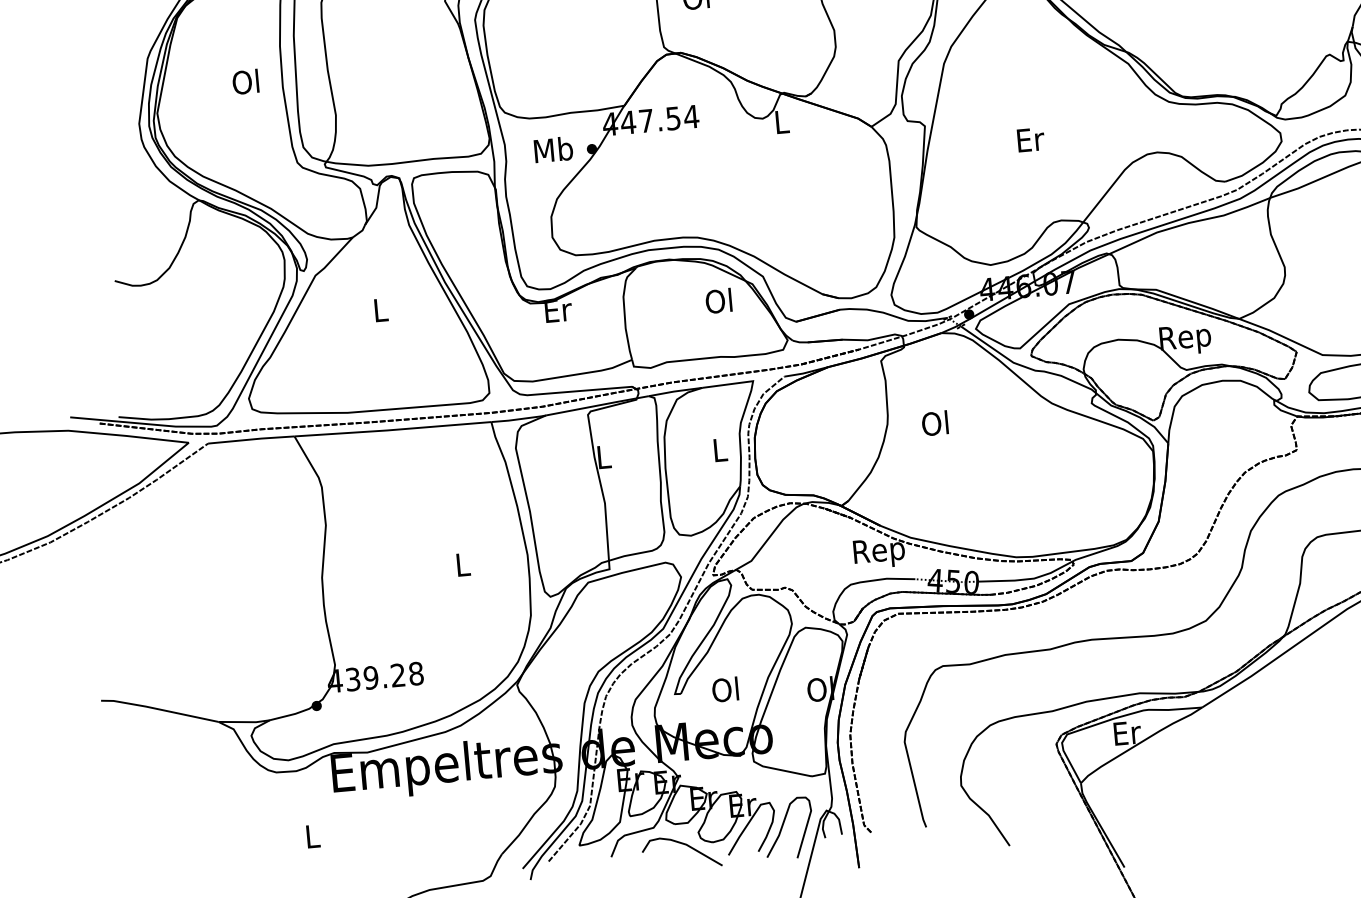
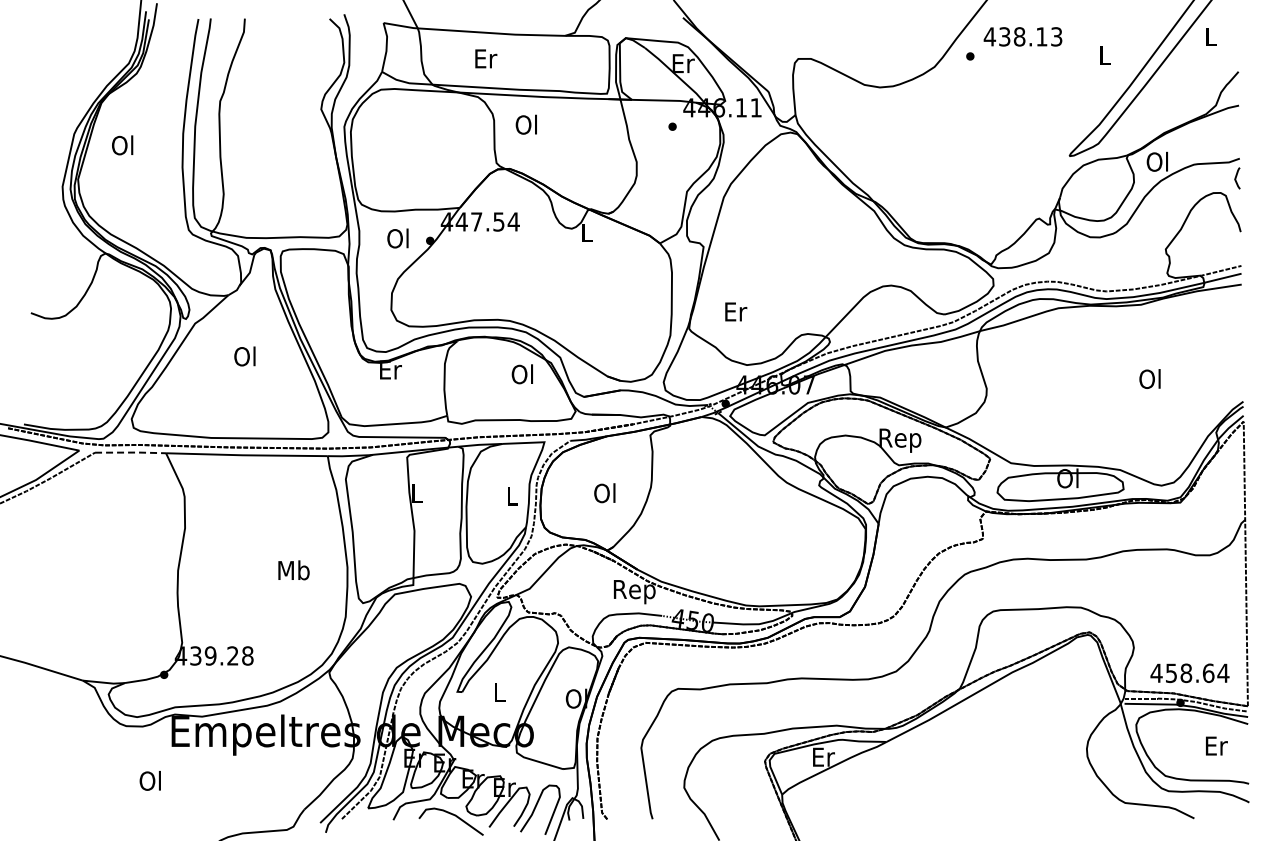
text: (245, 82) -> (122, 145), moved
text: (1031, 139) -> (736, 311), moved
text: (553, 149) -> (398, 238), Mb -> Ol
text: (379, 310) -> (244, 356), L -> Ol
text: (934, 423) -> (604, 493), moved
line: (252, 439) -> (131, 452), solid -> dashed
text: (462, 564) -> (293, 570), L -> Mb
text: (724, 689) -> (498, 691), Ol -> L
text: (310, 835) -> (149, 780), L -> Ol

